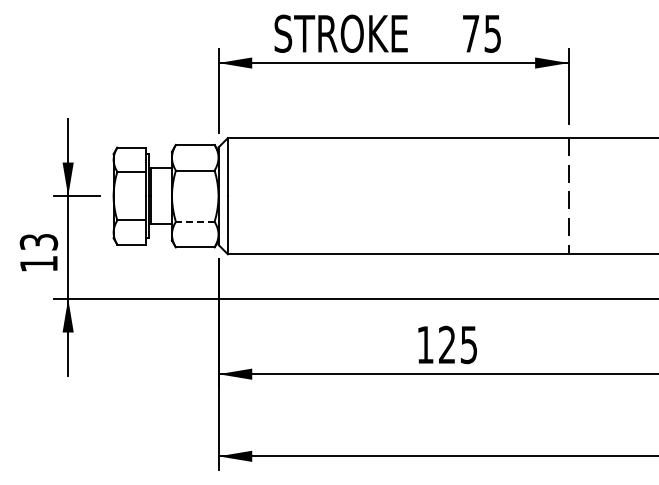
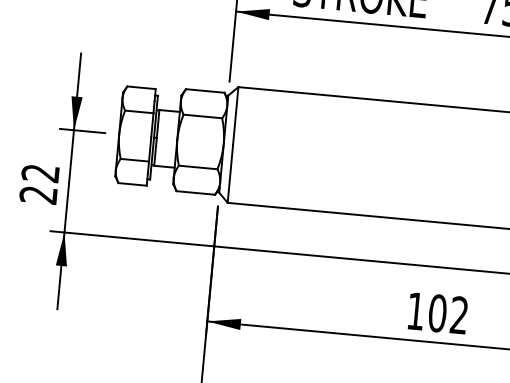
line: (194, 221) -> (197, 167), dashed -> solid
text: (38, 253) -> (39, 184), 13 -> 22
text: (457, 344) -> (447, 313), 125 -> 102

